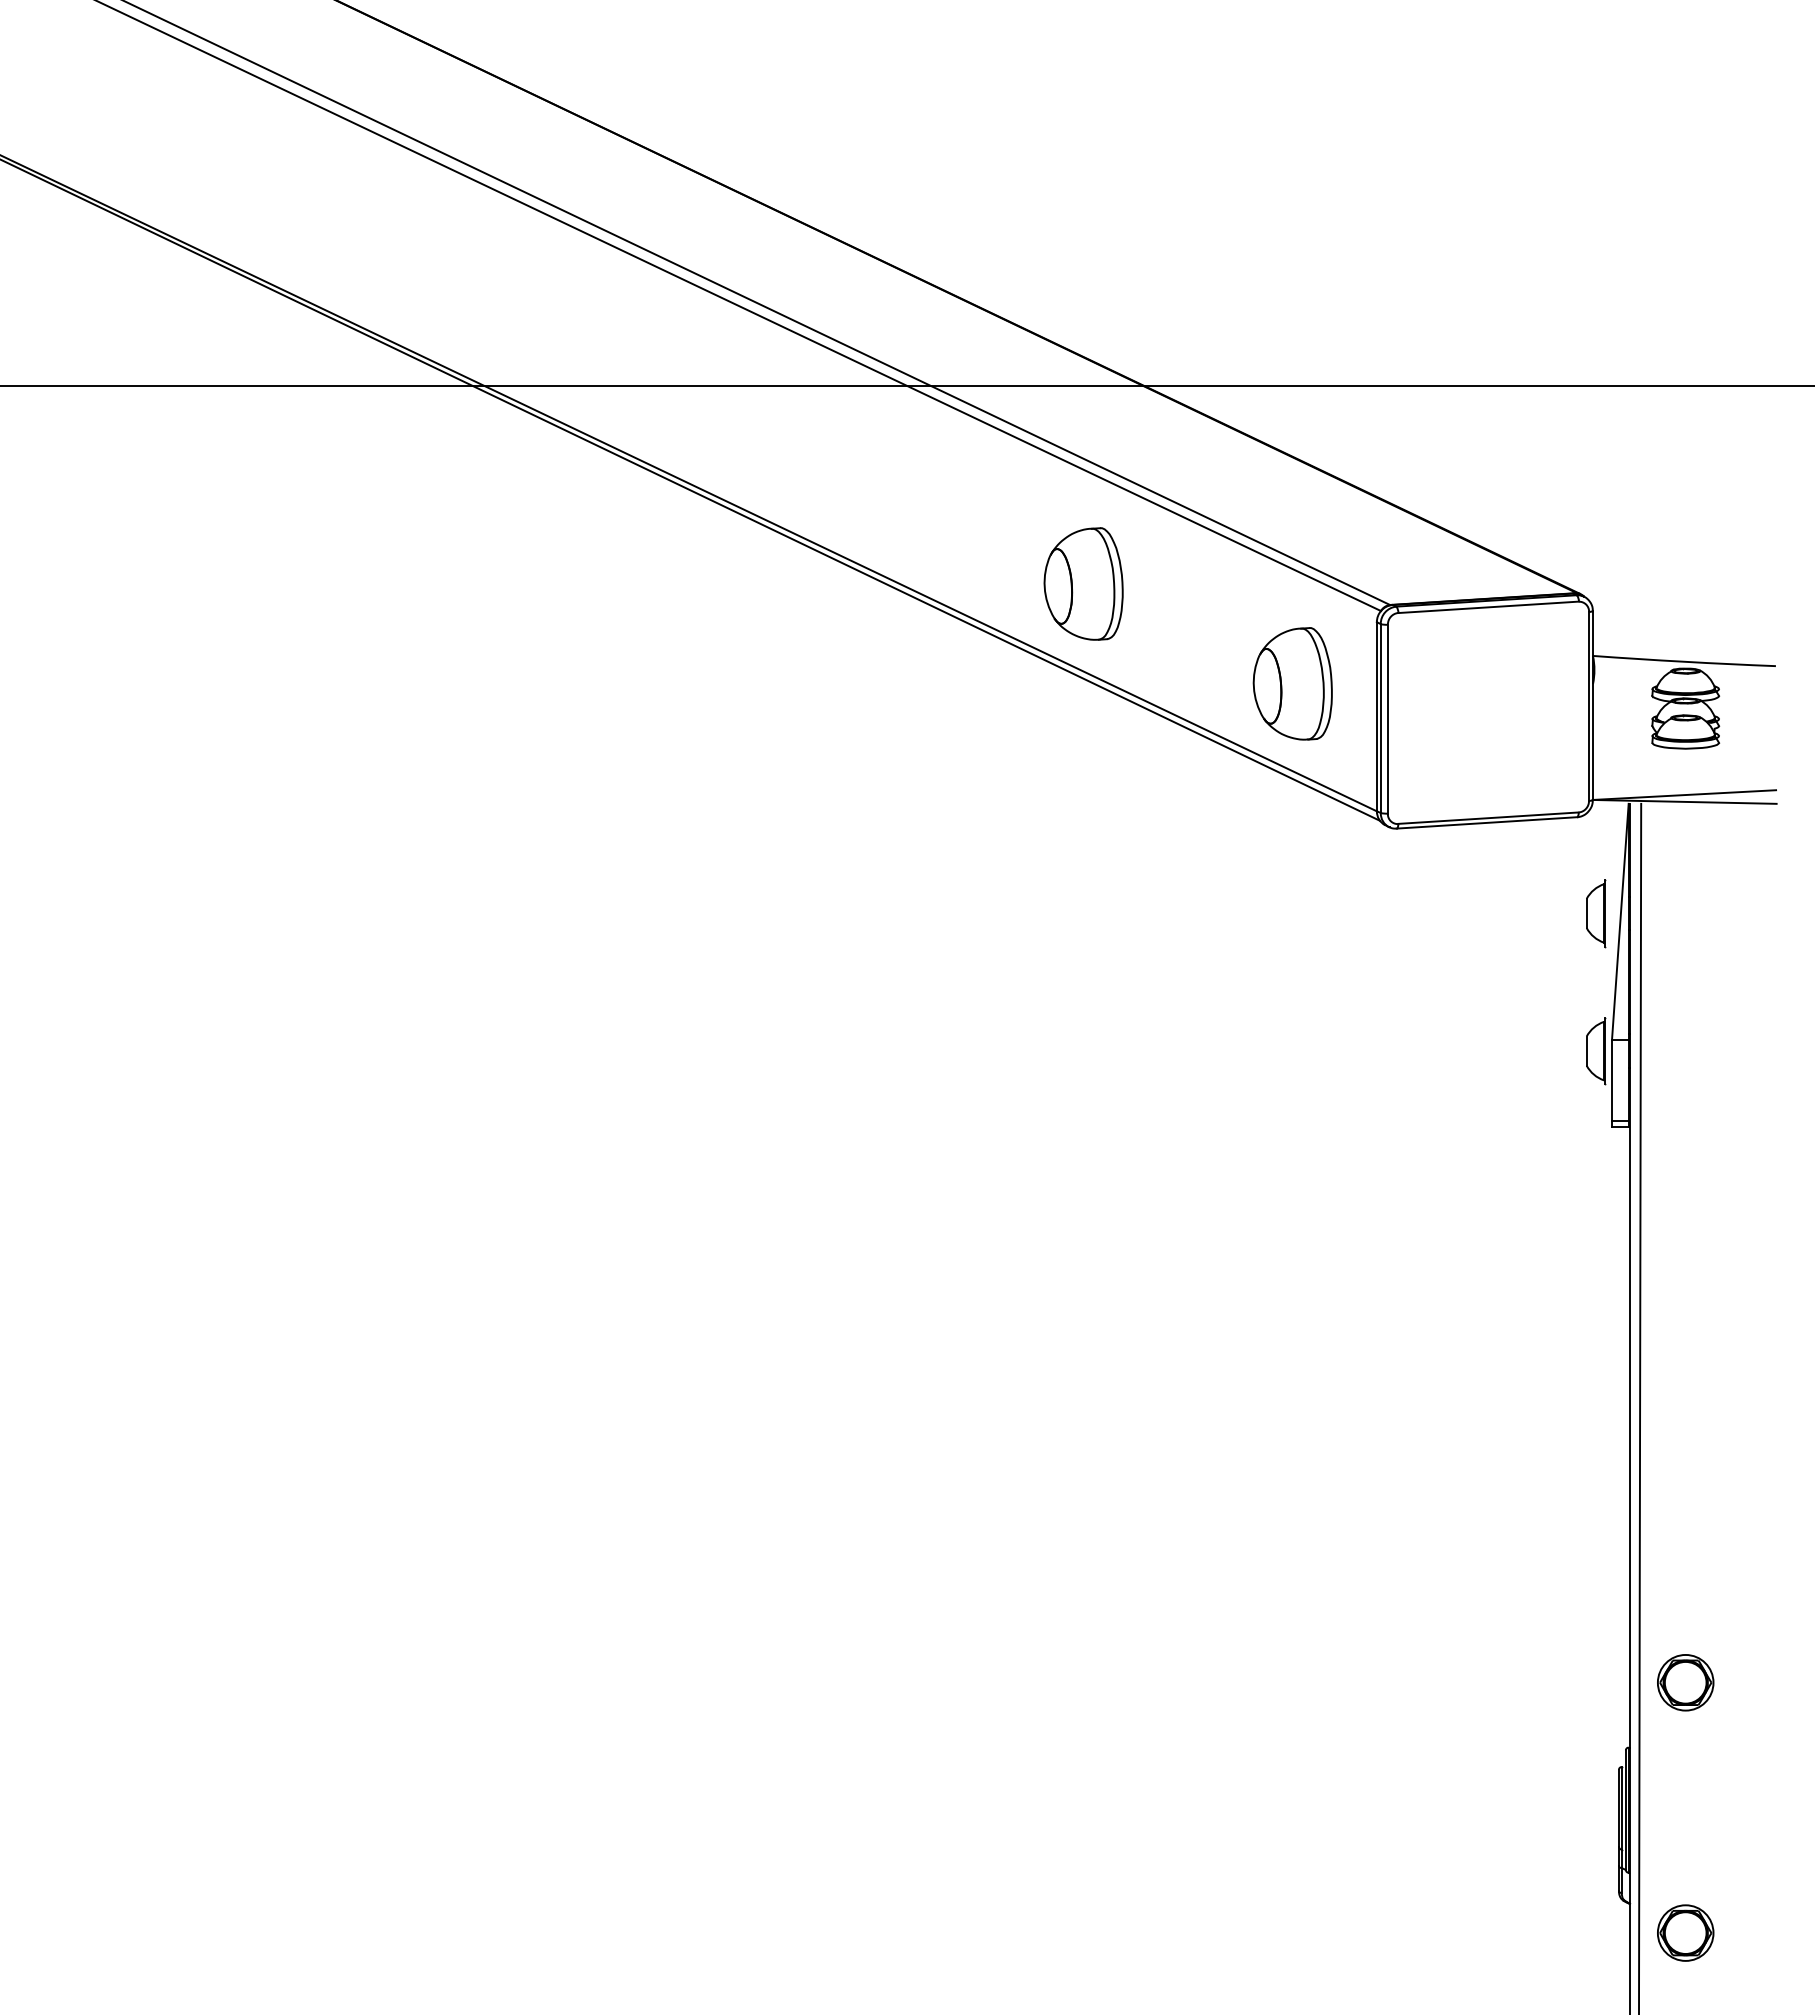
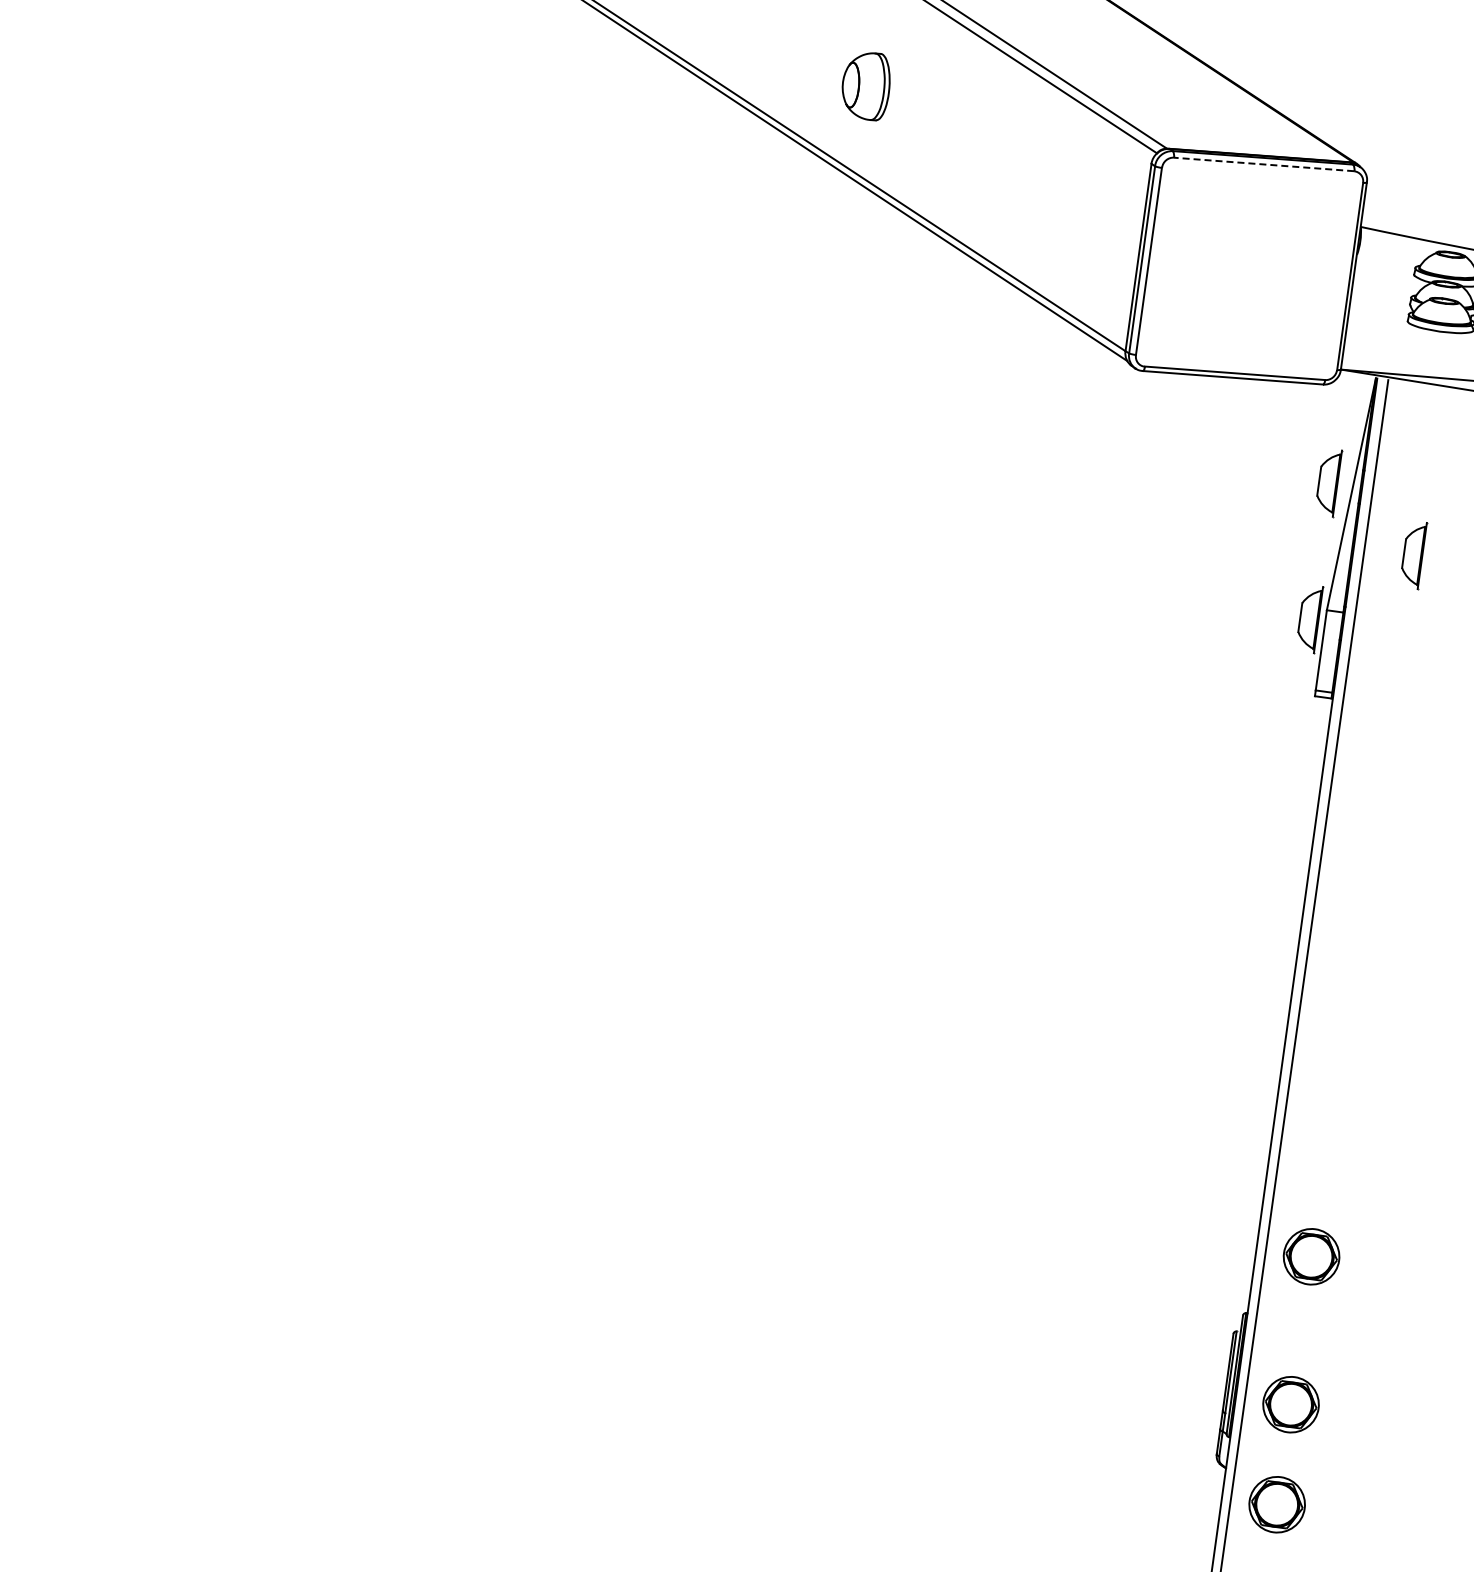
part: (1083, 583) -> (866, 85), size x0.6
line: (1487, 607) -> (1263, 164), solid -> dashed
part: (1292, 683) -> (1059, 212), removed
part: (1690, 973) -> (1413, 554), added
part: (1685, 1831) -> (1290, 1404), added

